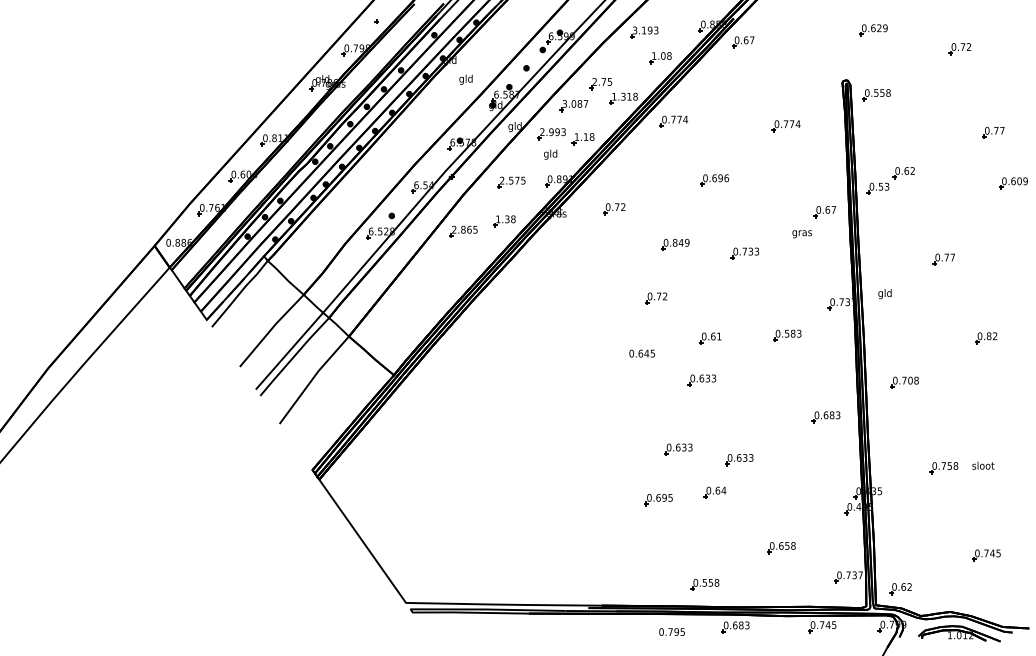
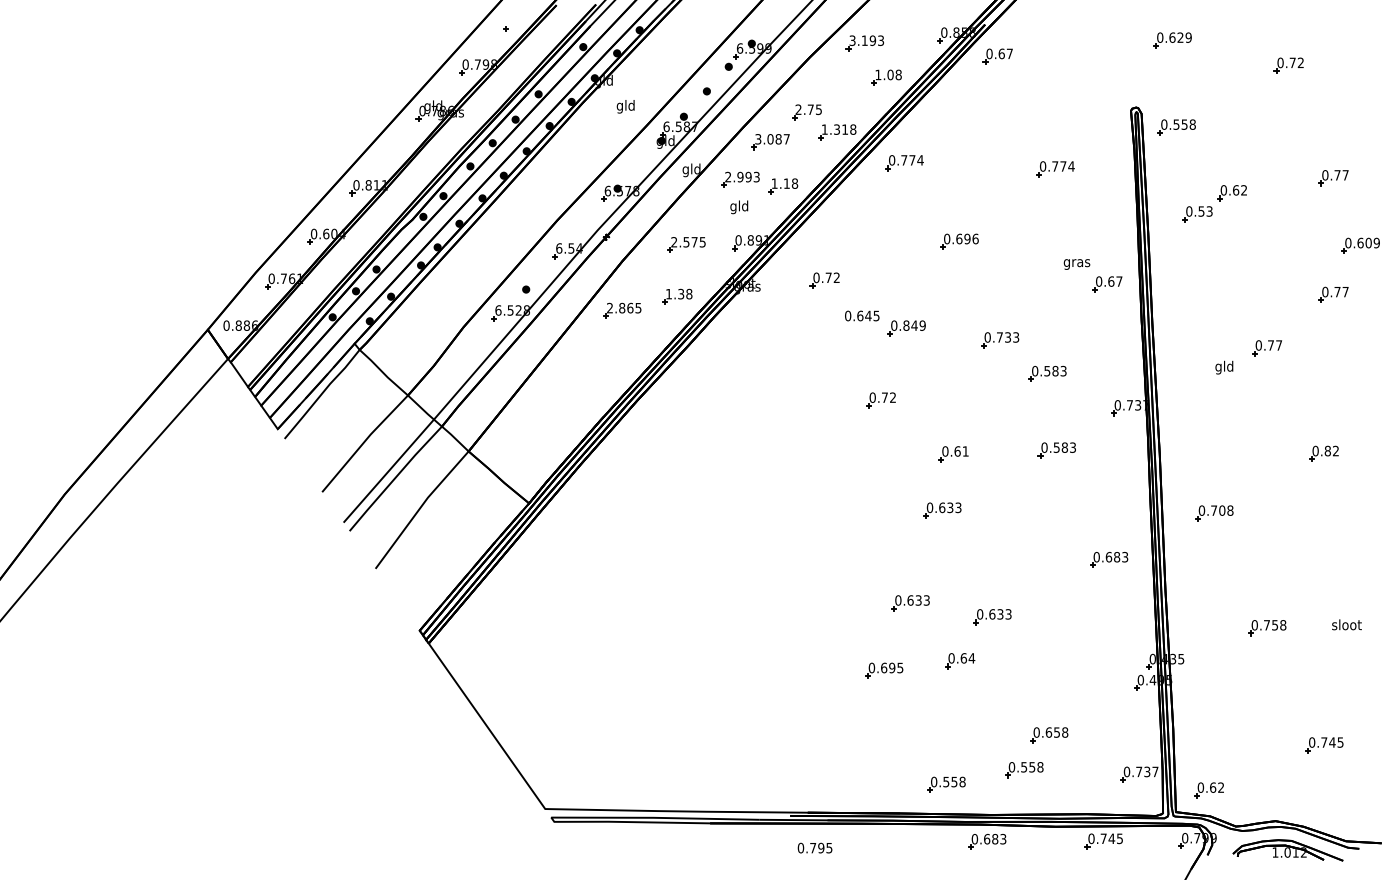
part: (890, 180) -> (1214, 203), moved
part: (993, 219) -> (1333, 294), added
text: (801, 234) -> (1076, 264), moved
part: (780, 278) -> (1047, 373), added
text: (884, 294) -> (1223, 368), moved
text: (641, 353) -> (861, 315), moved
text: (983, 465) -> (1347, 624), moved
part: (762, 573) -> (1023, 769), added
text: (671, 631) -> (814, 847), moved

